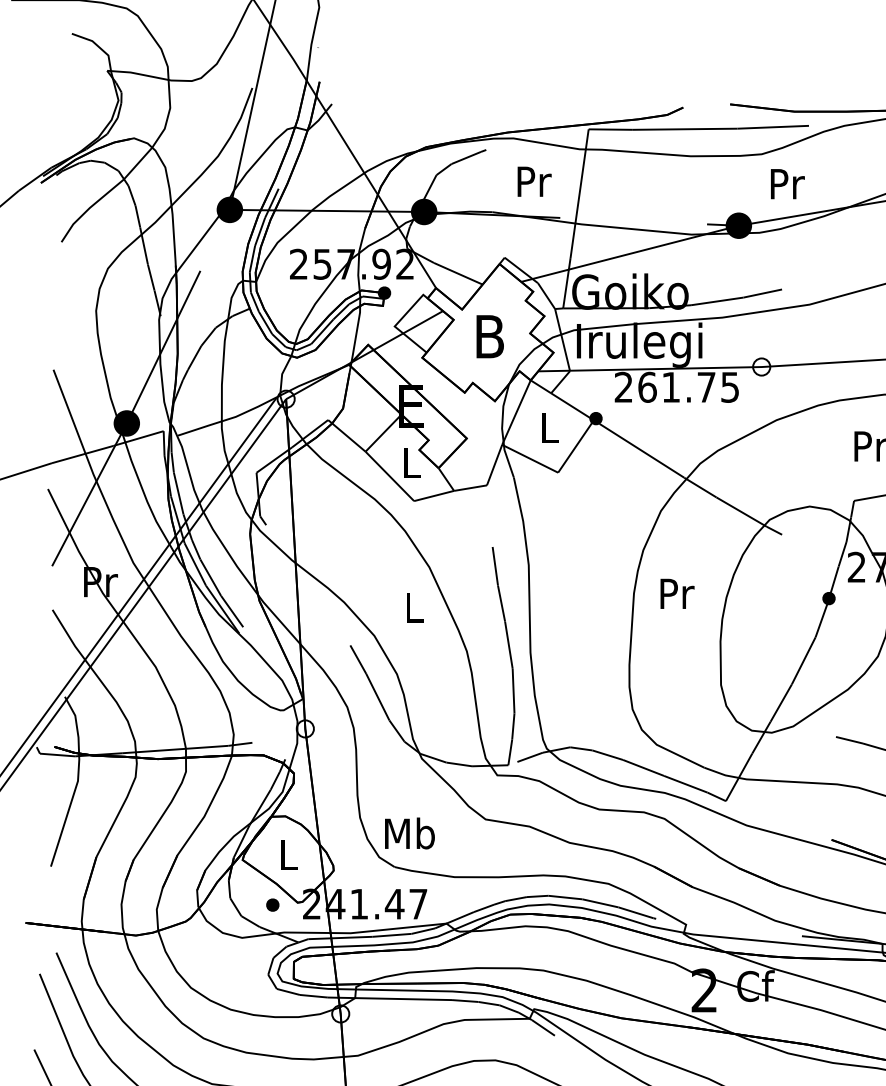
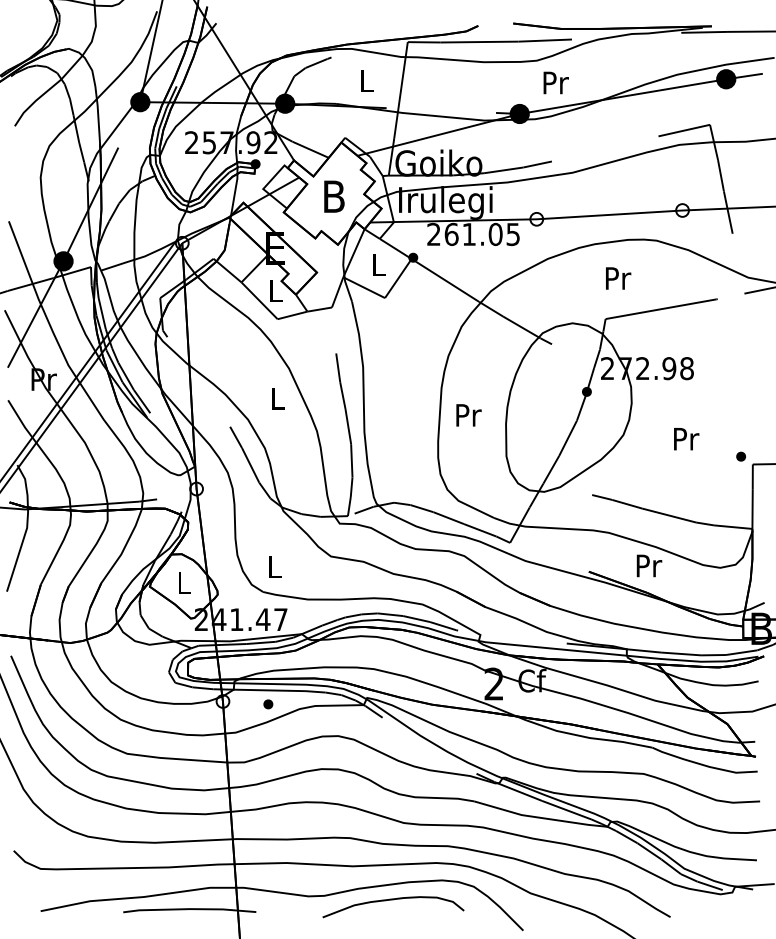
text: (534, 182) -> (367, 81), Pr -> L
text: (706, 387) -> (495, 234), 261.75 -> 261.05
text: (676, 594) -> (468, 415), moved
text: (409, 832) -> (274, 566), Mb -> L
part: (273, 905) -> (268, 704), moved

